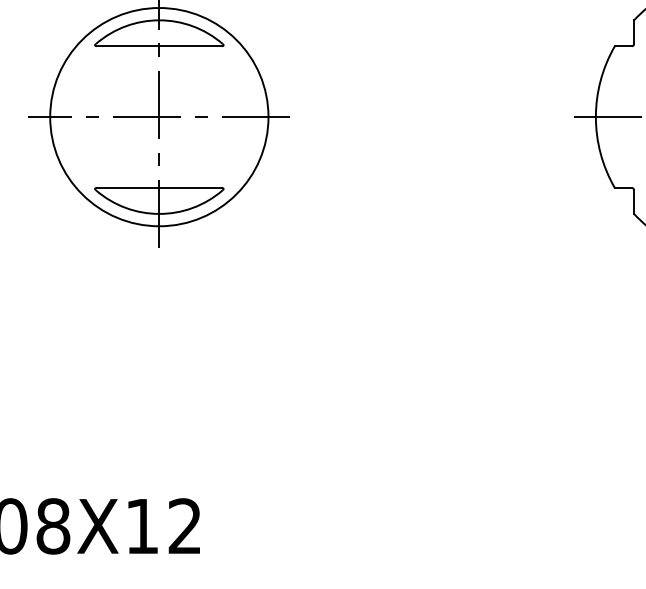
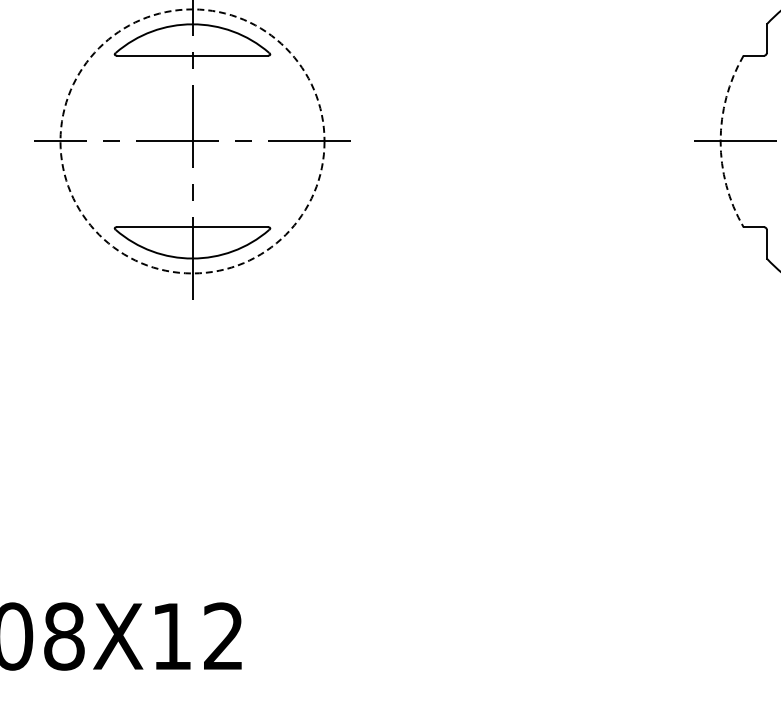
circle: (159, 117) -> (192, 141), solid -> dashed
arc: (595, 117) -> (720, 141), solid -> dashed

